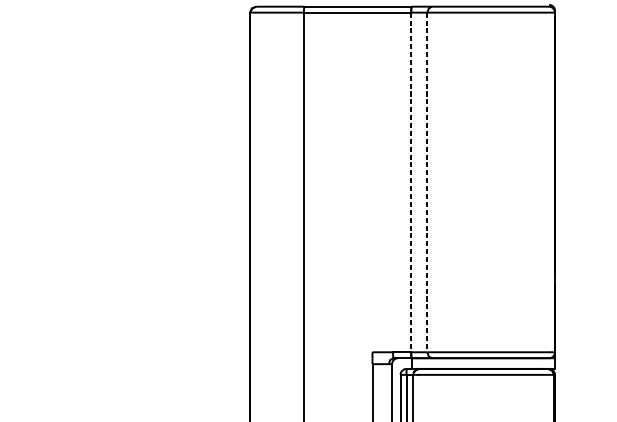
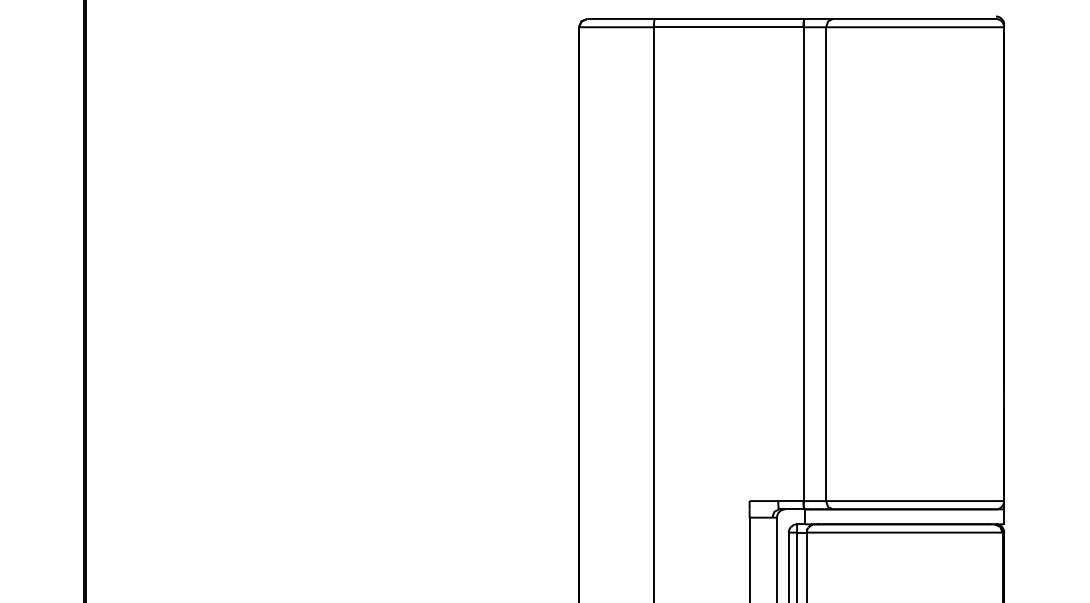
line: (411, 182) -> (803, 264), dashed -> solid
line: (427, 182) -> (826, 264), dashed -> solid

